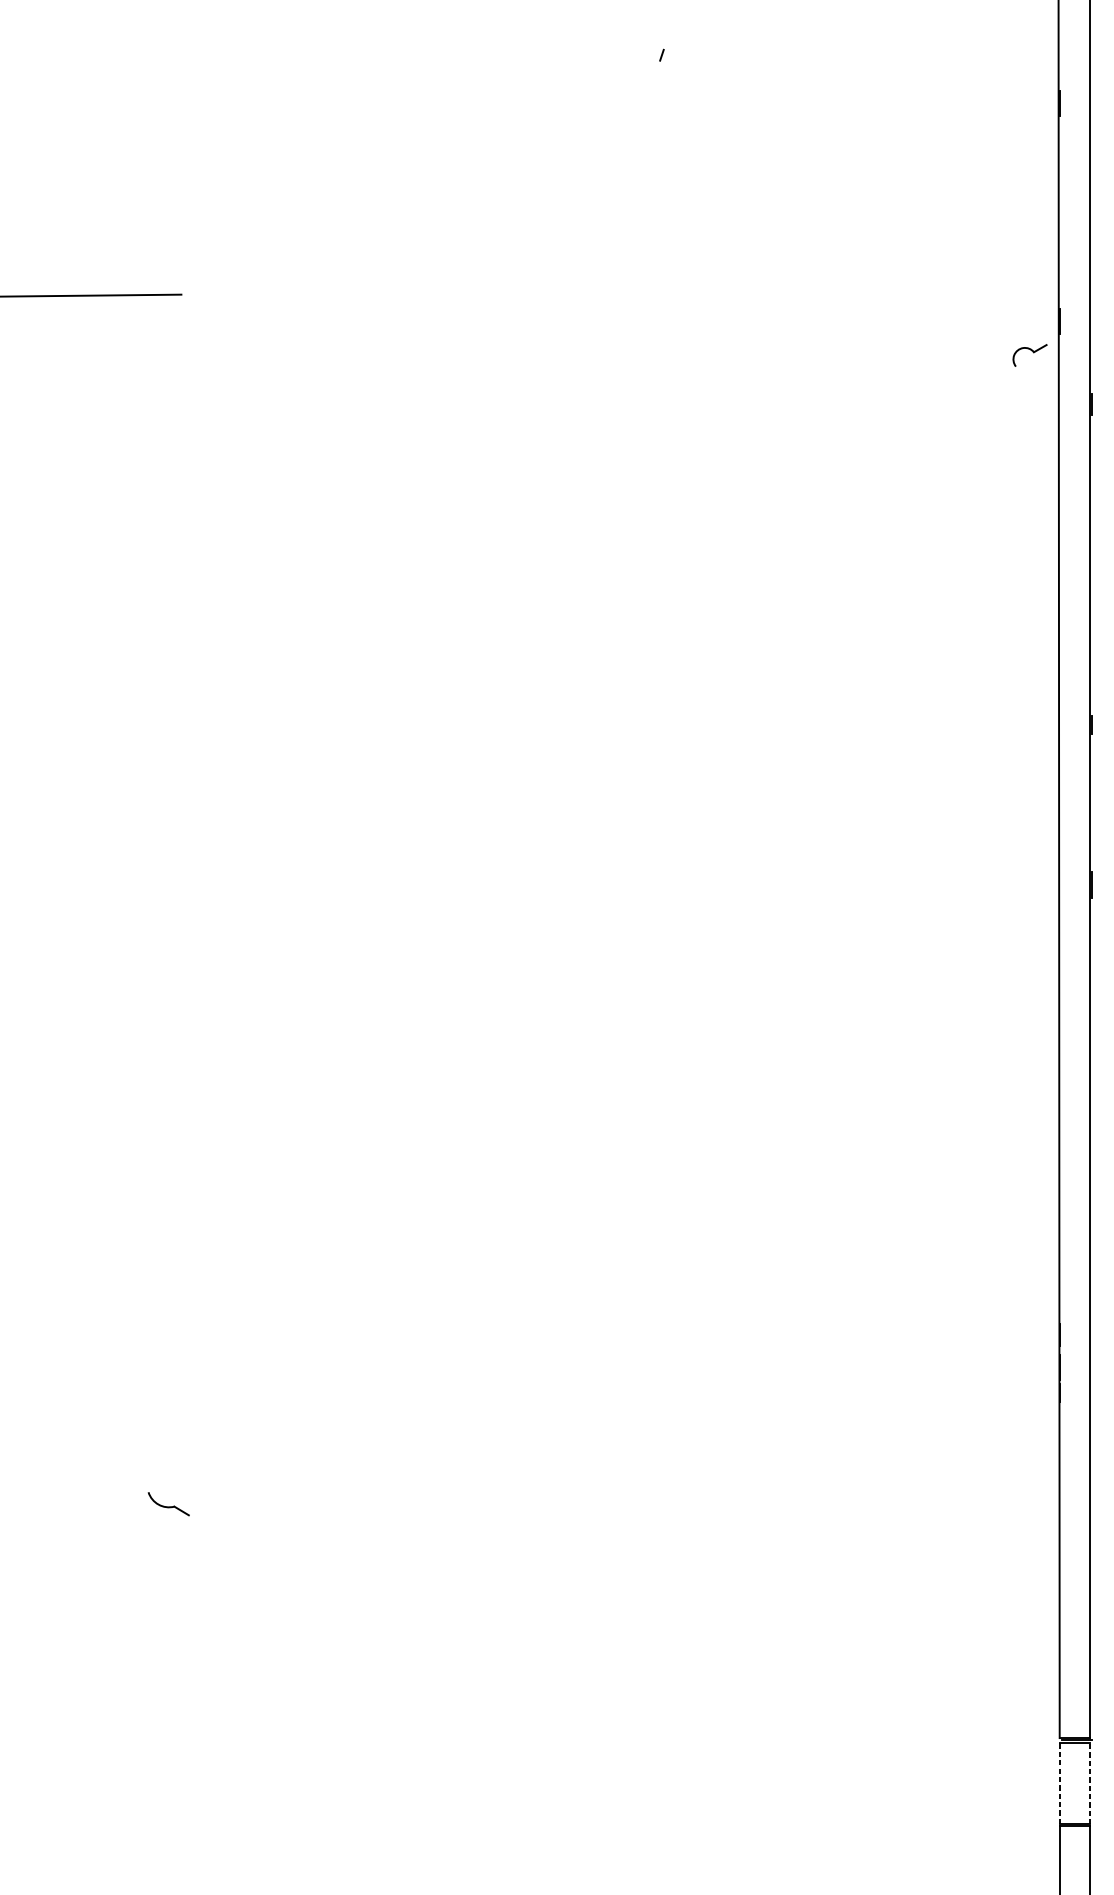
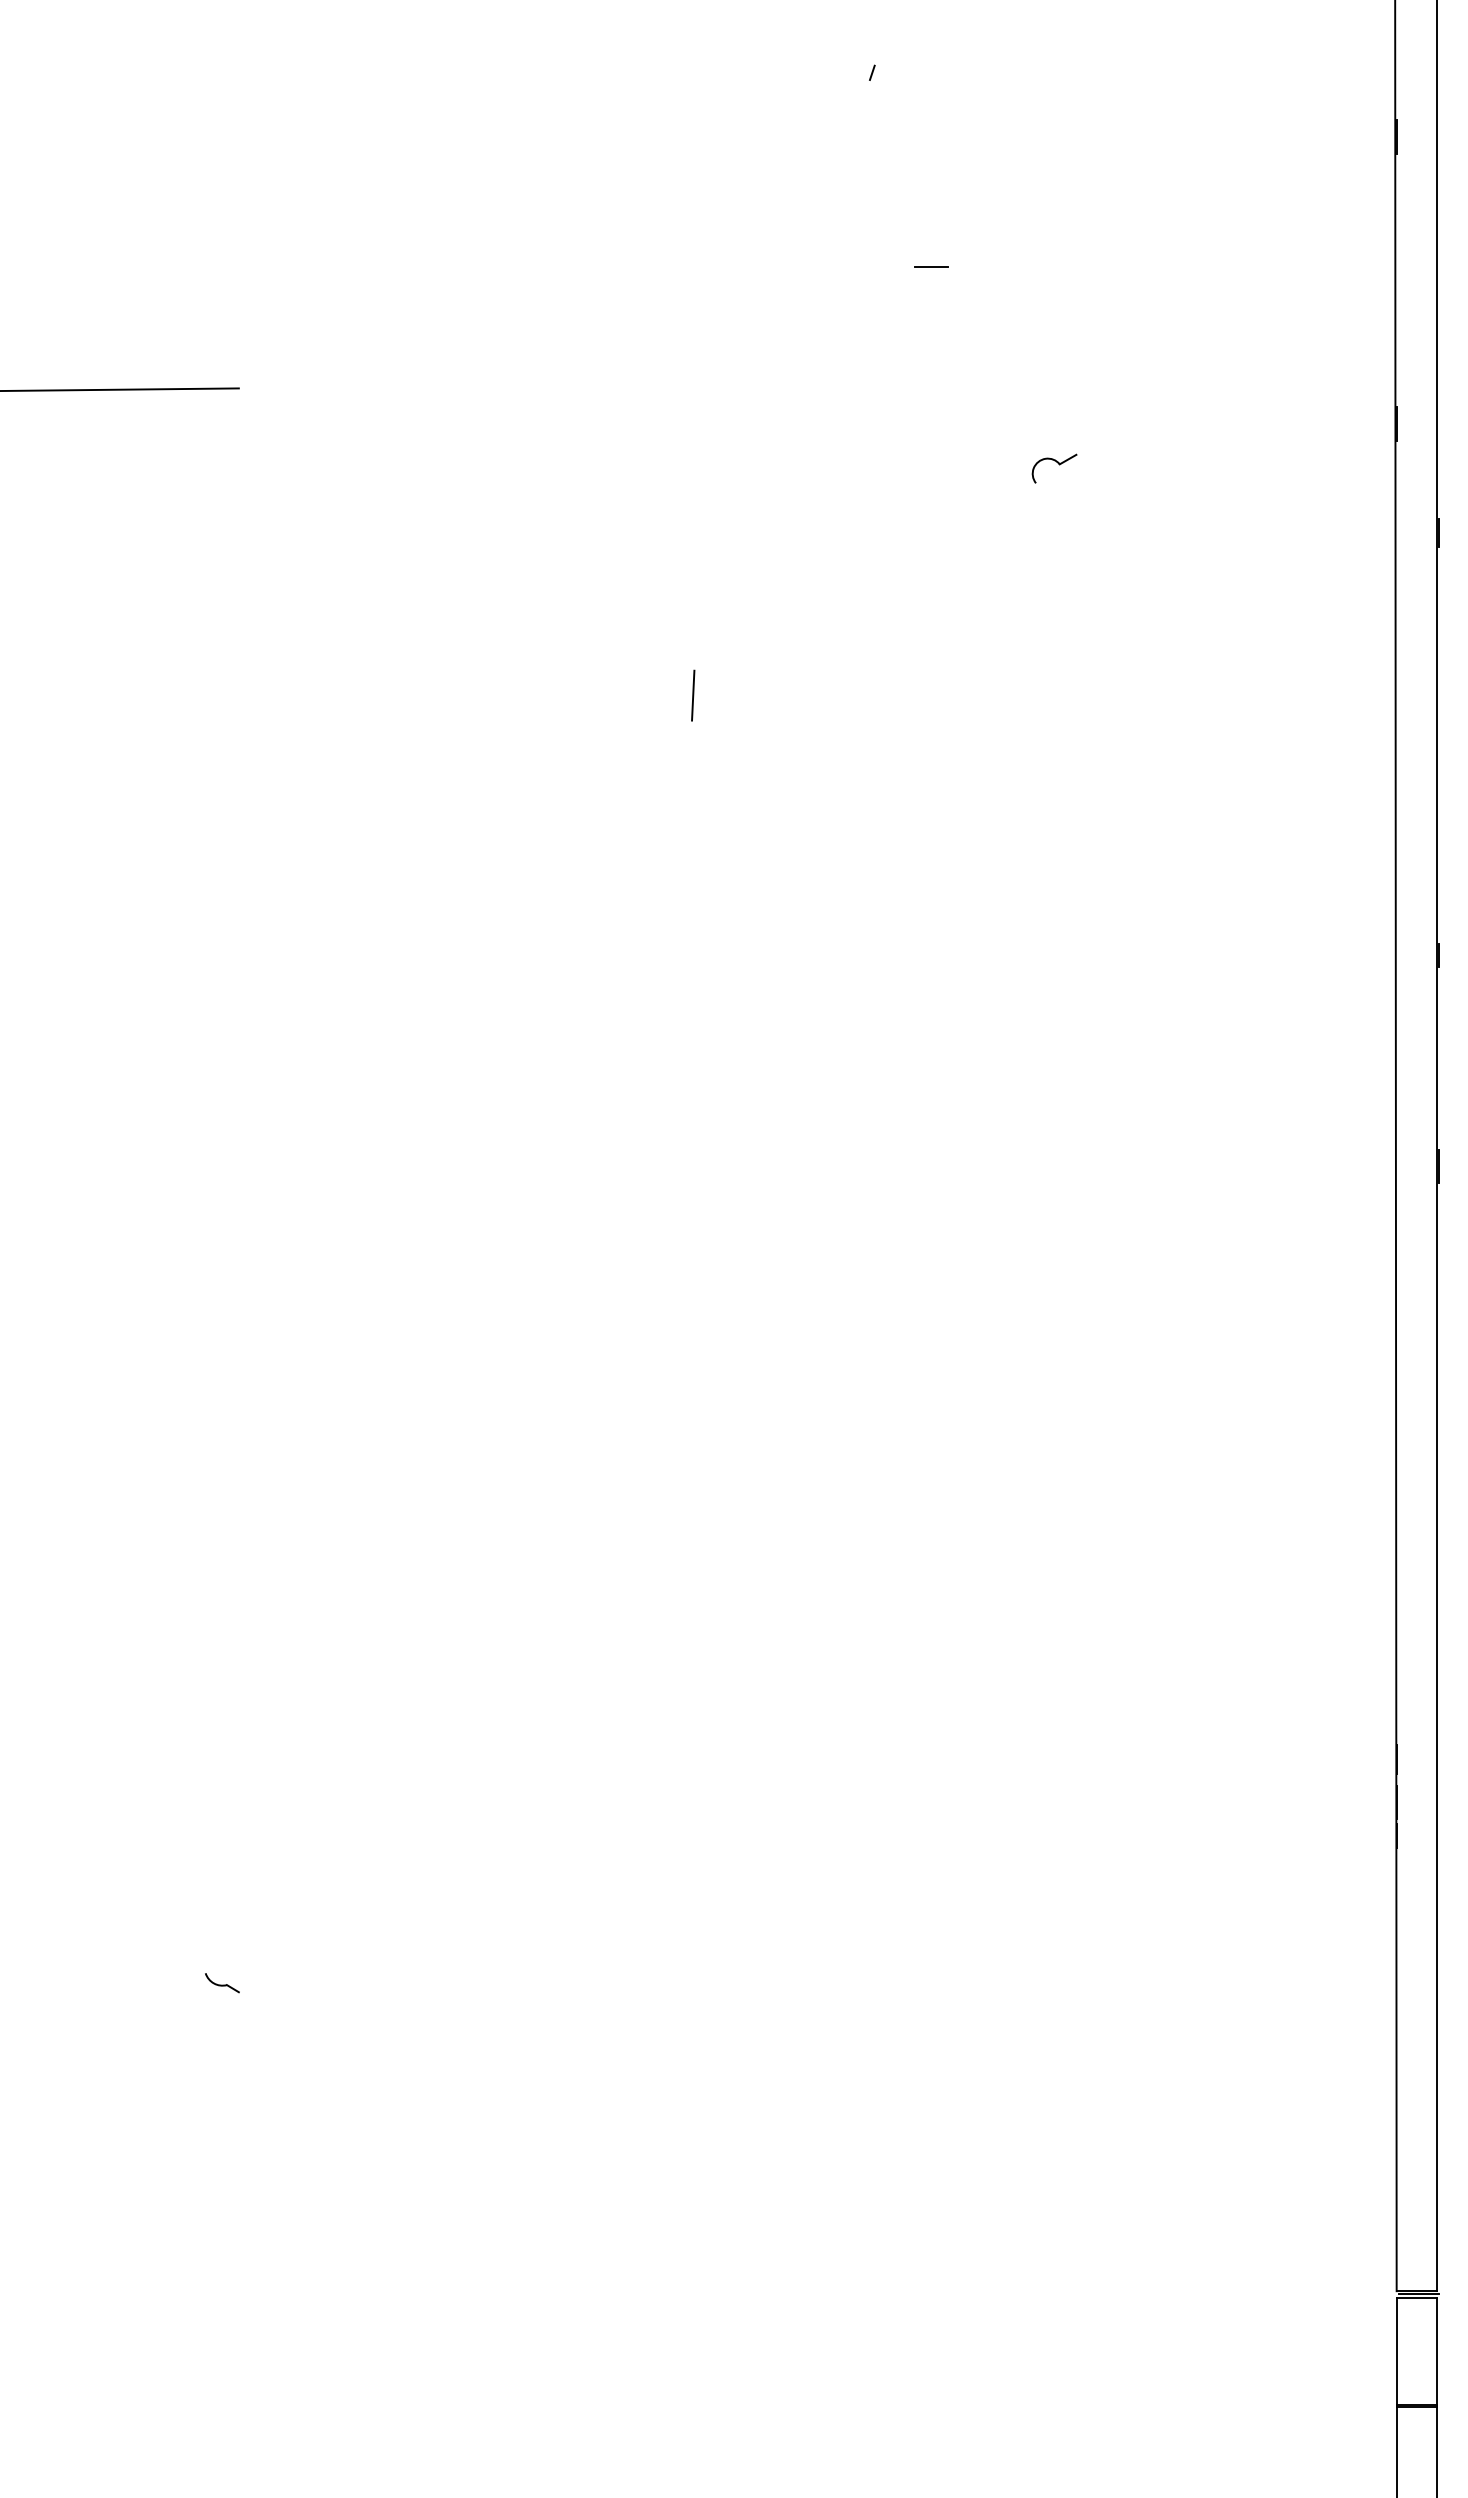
line: (706, 202) -> (931, 267), added
part: (1029, 355) -> (1054, 468), moved
line: (526, 527) -> (693, 695), added
part: (168, 1504) -> (222, 1983), size x0.62
line: (1089, 1783) -> (1436, 2351), dashed -> solid
line: (1059, 1784) -> (1396, 2352), dashed -> solid

